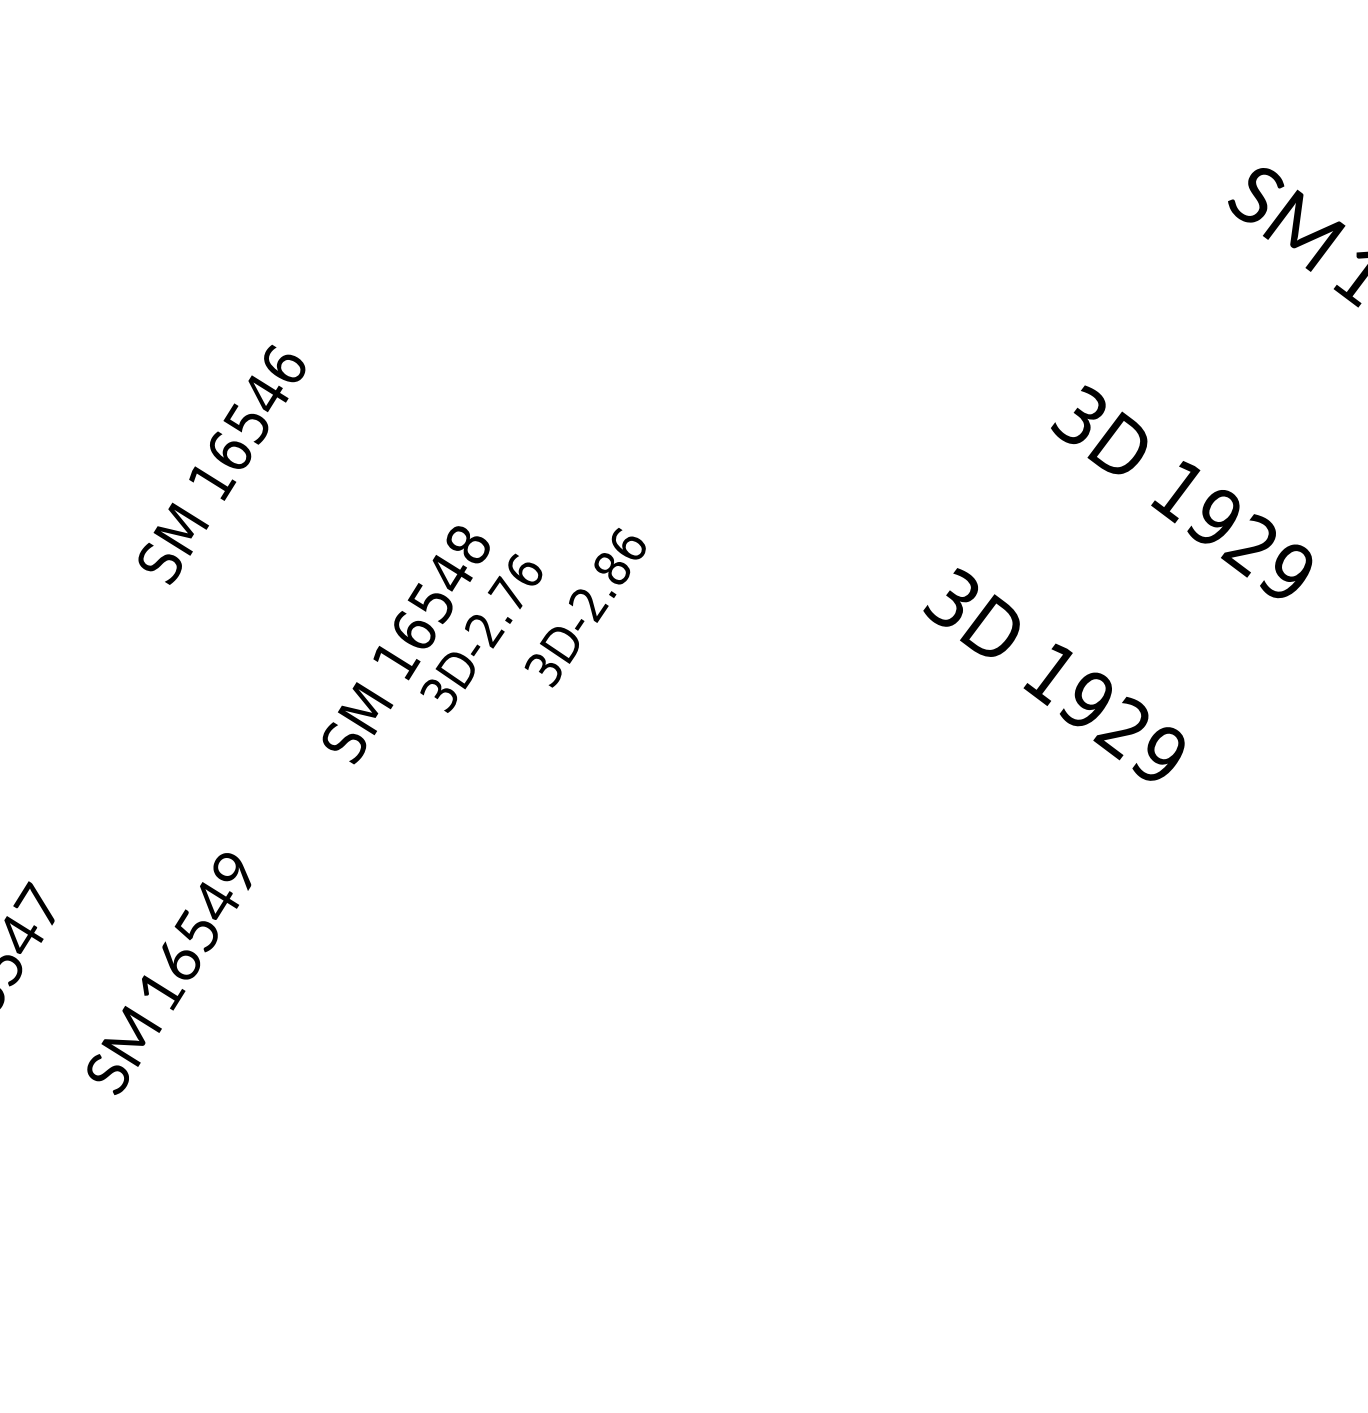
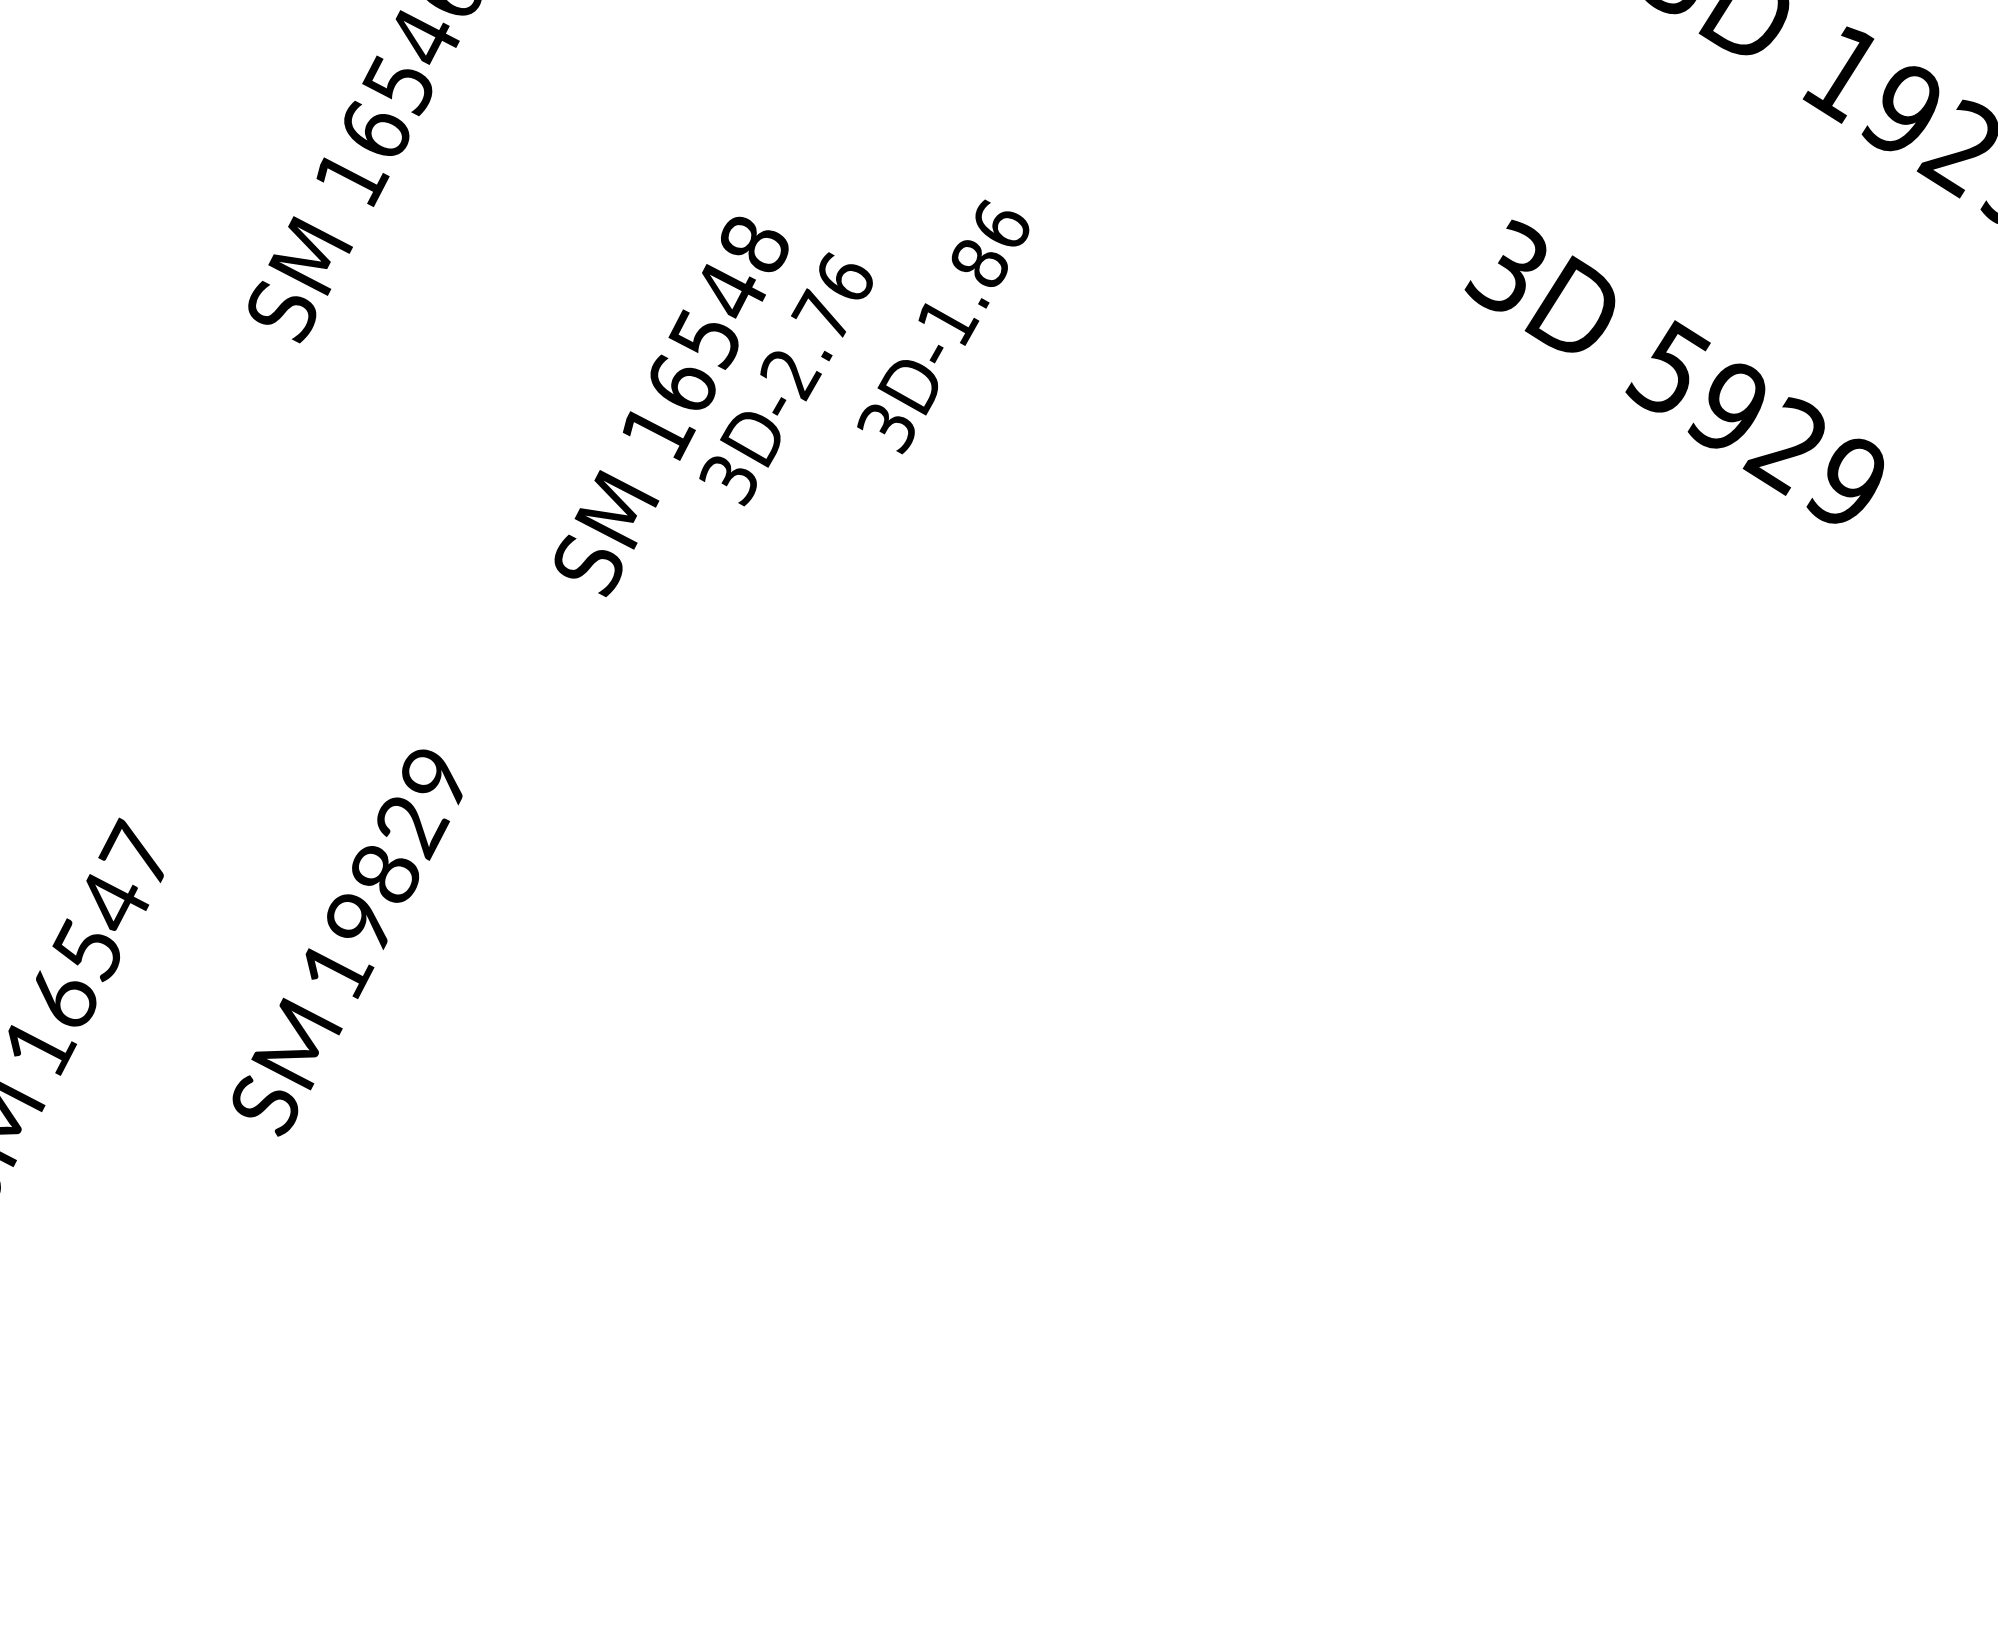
text: (588, 605) -> (947, 323), 3D-2.86 -> 3D-1.86
text: (1050, 673) -> (1668, 370), 1929 -> 5929
text: (199, 931) -> (388, 873), 16549 -> 19829

